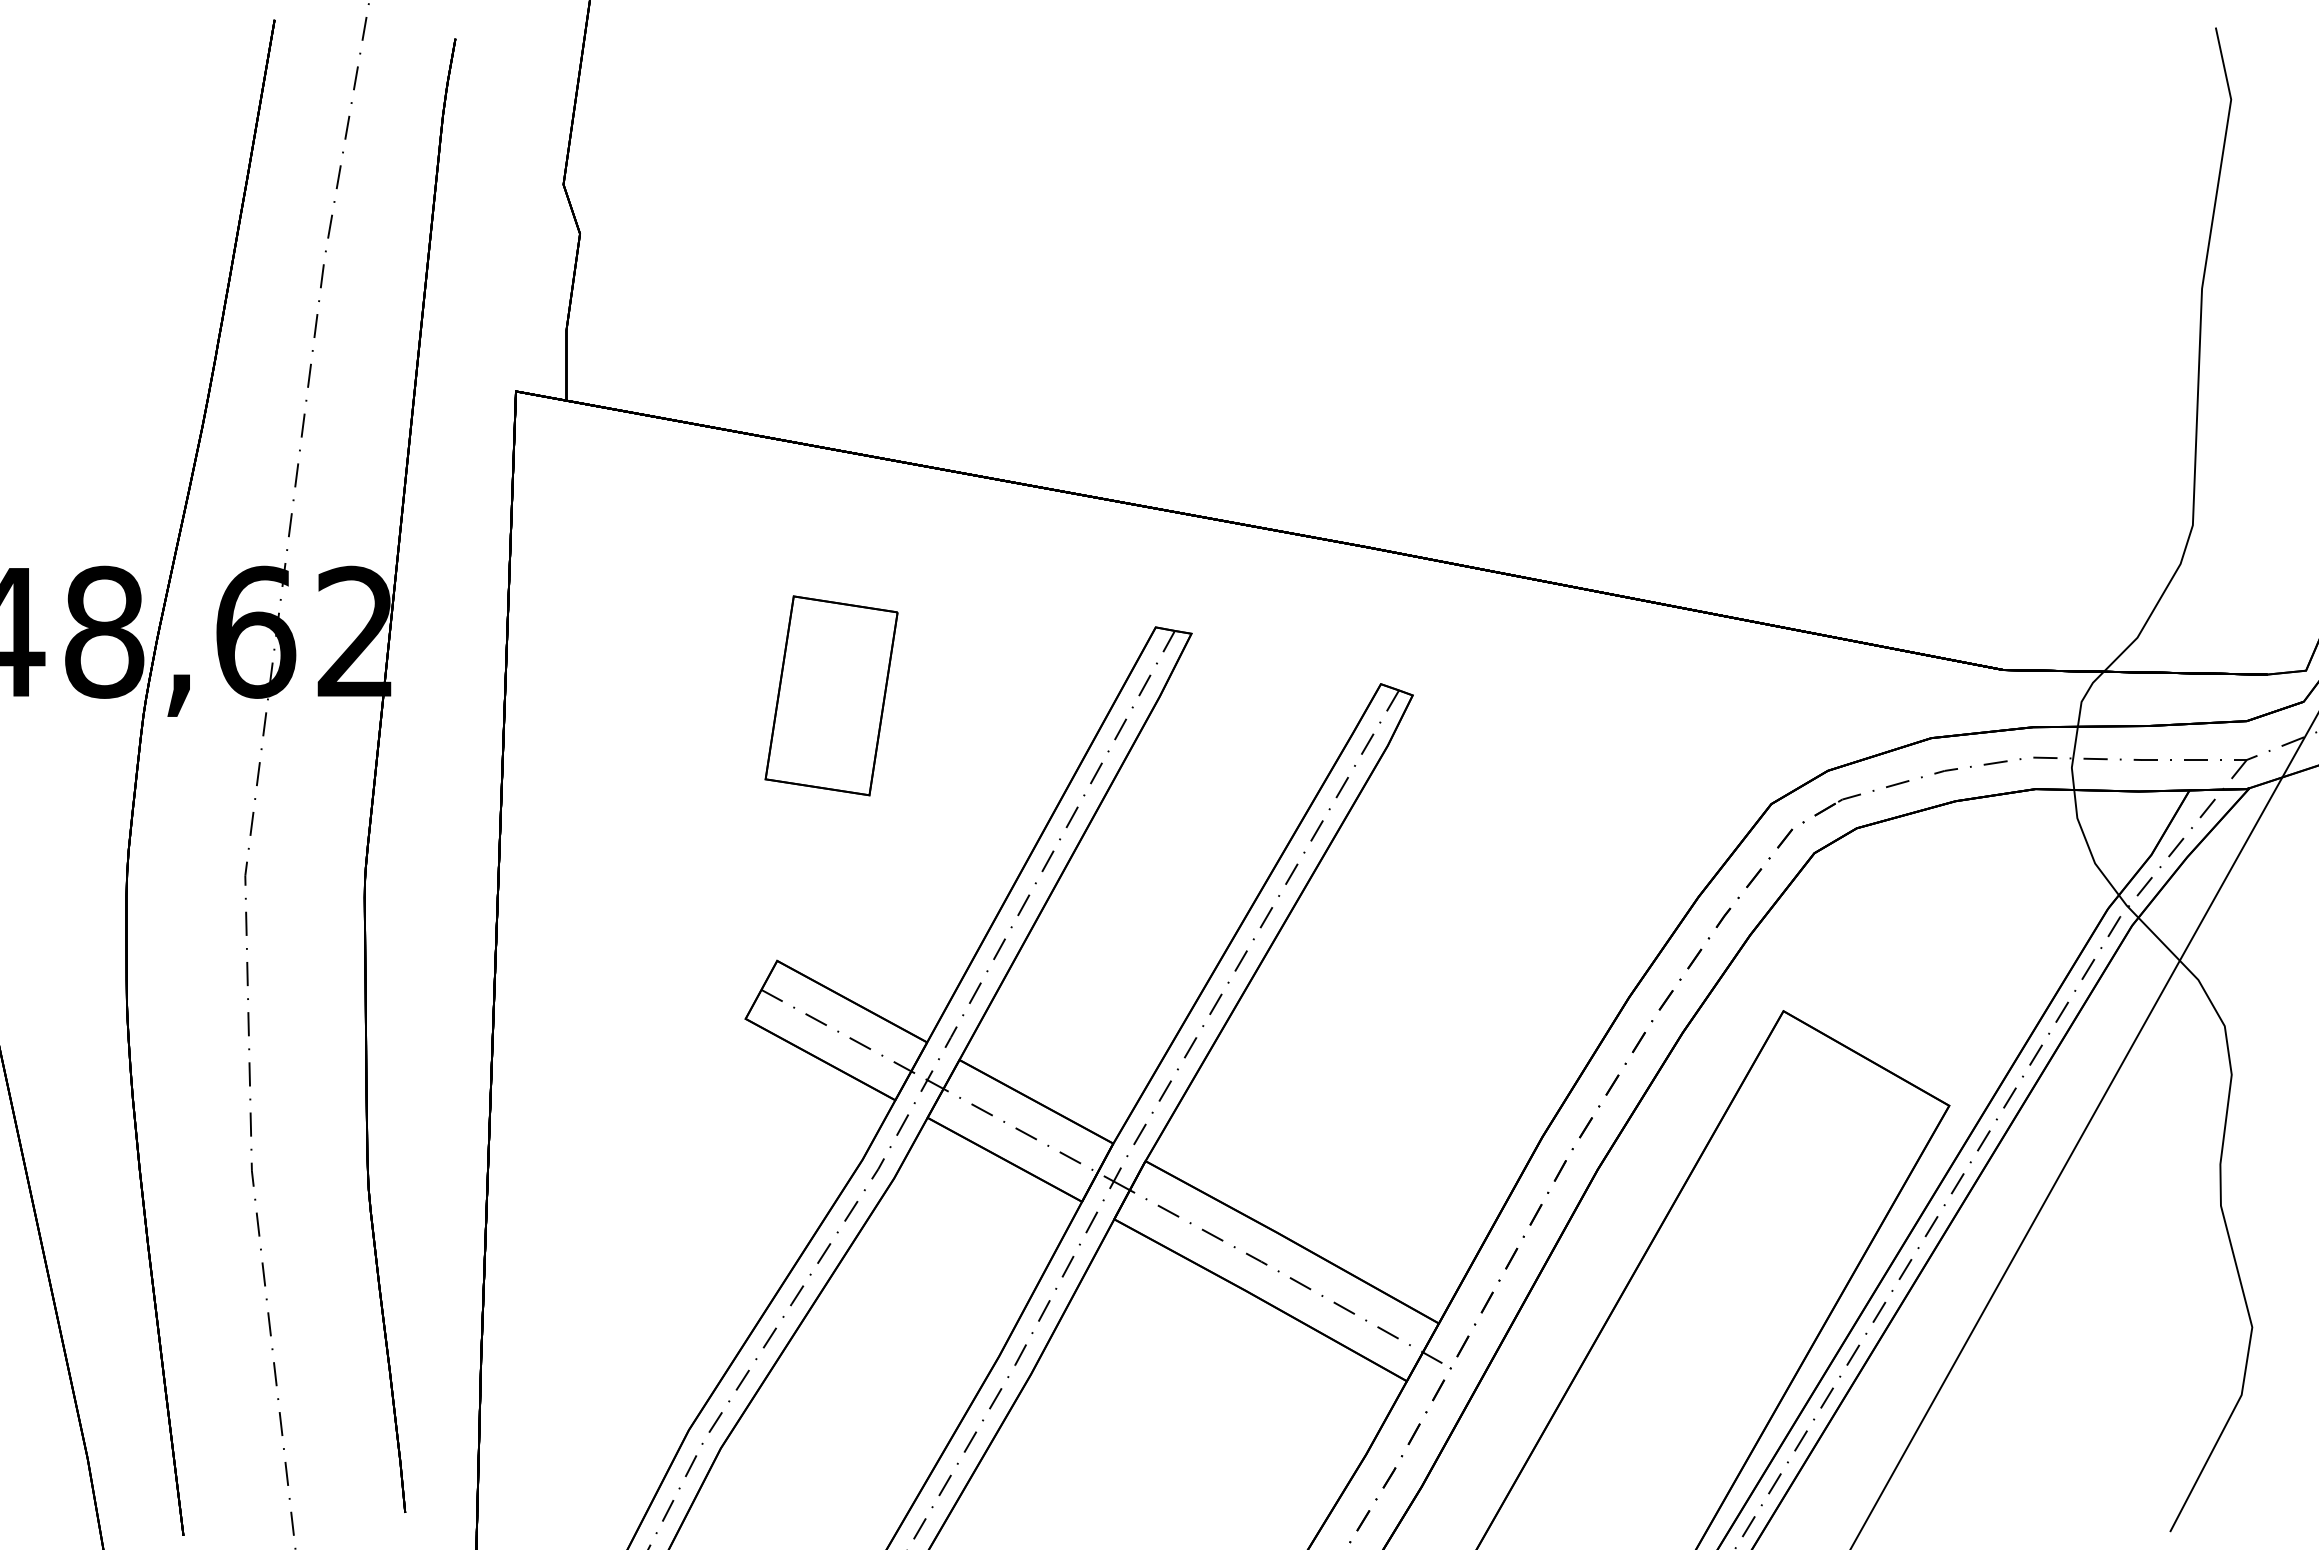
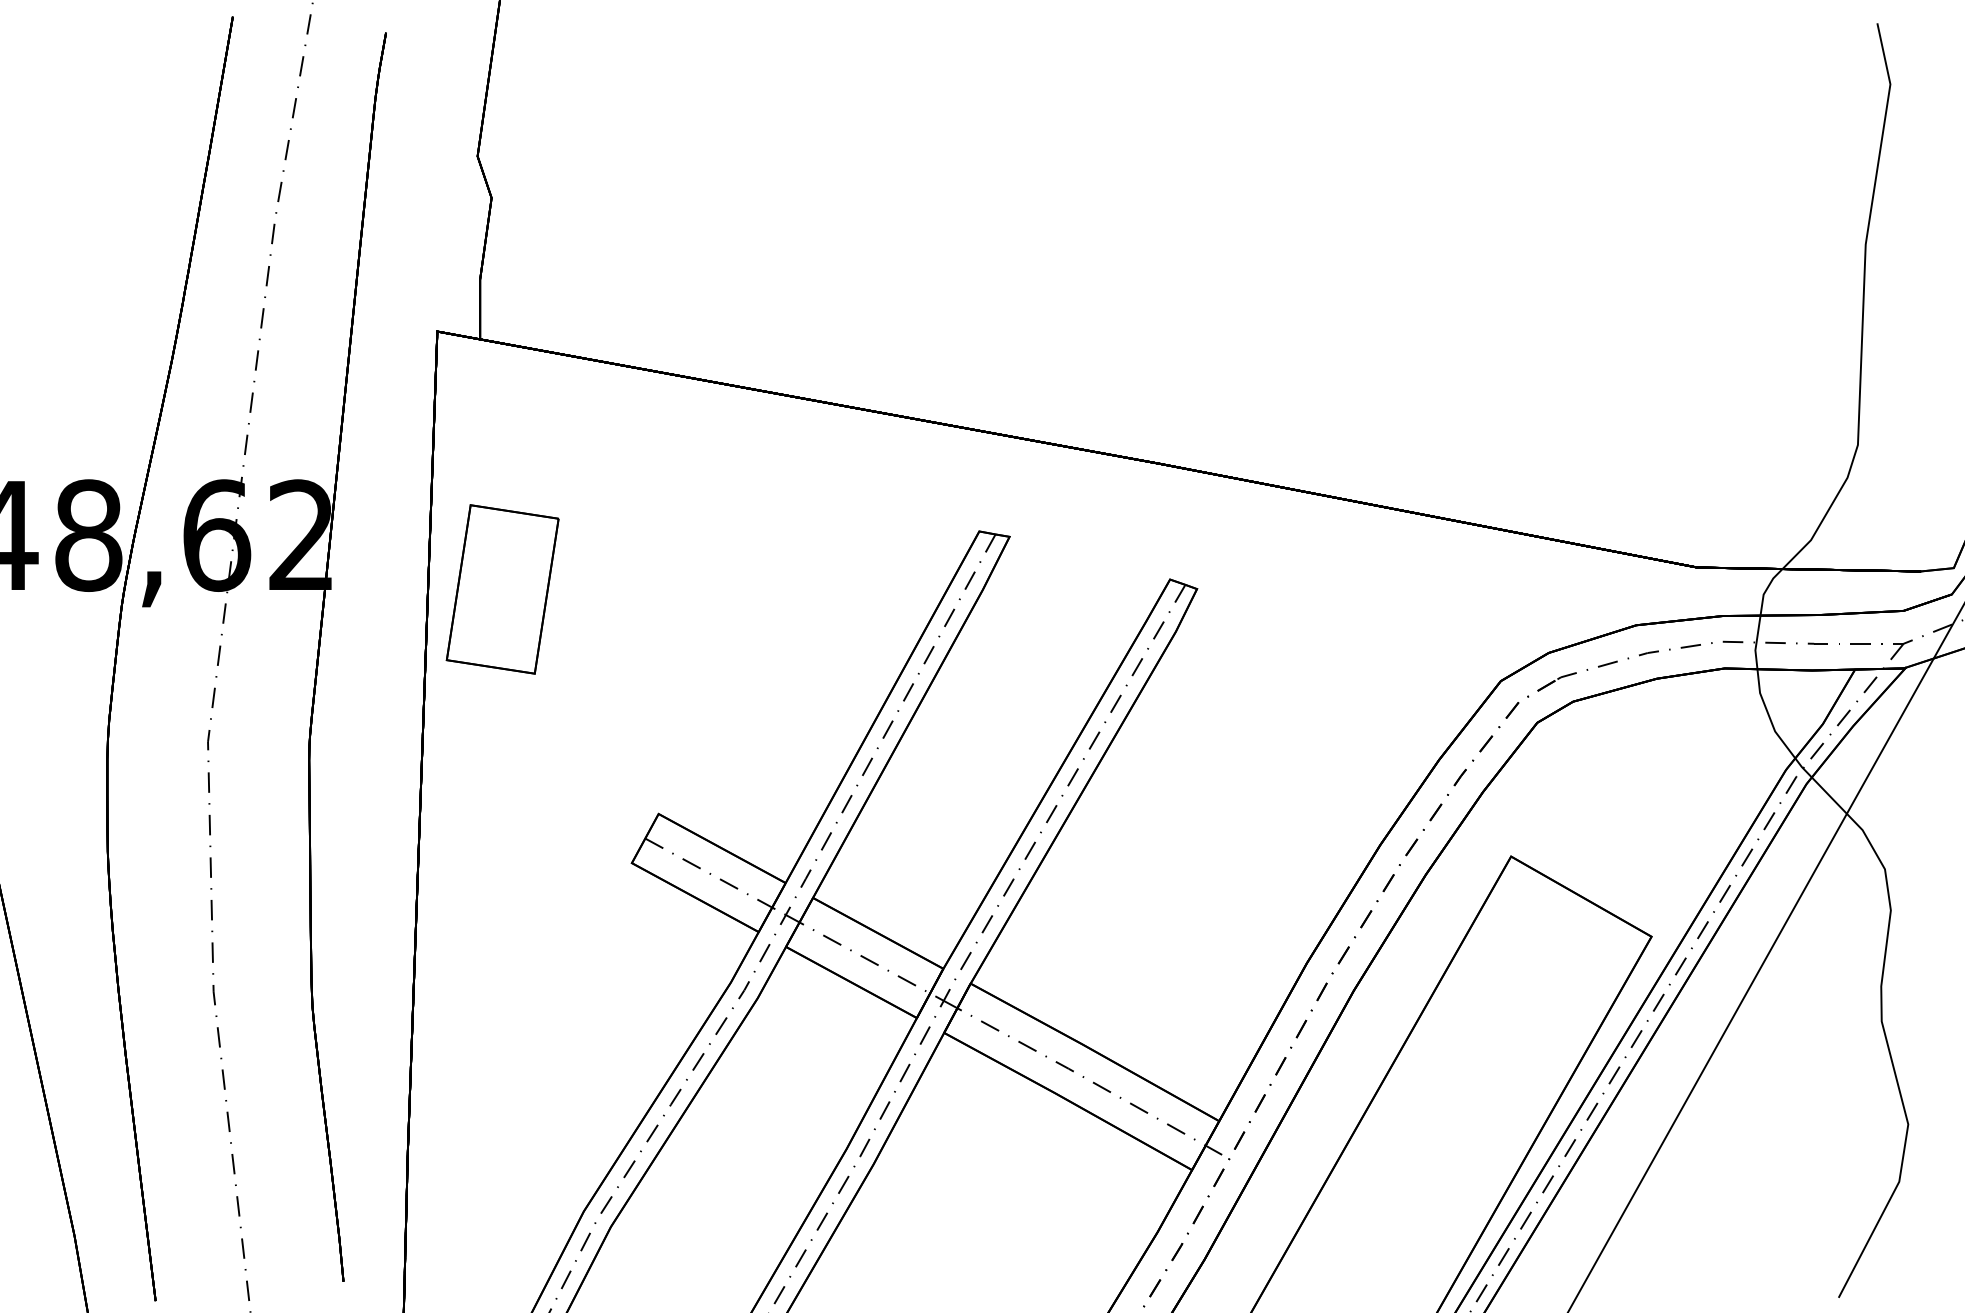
part: (831, 695) -> (502, 589), moved

